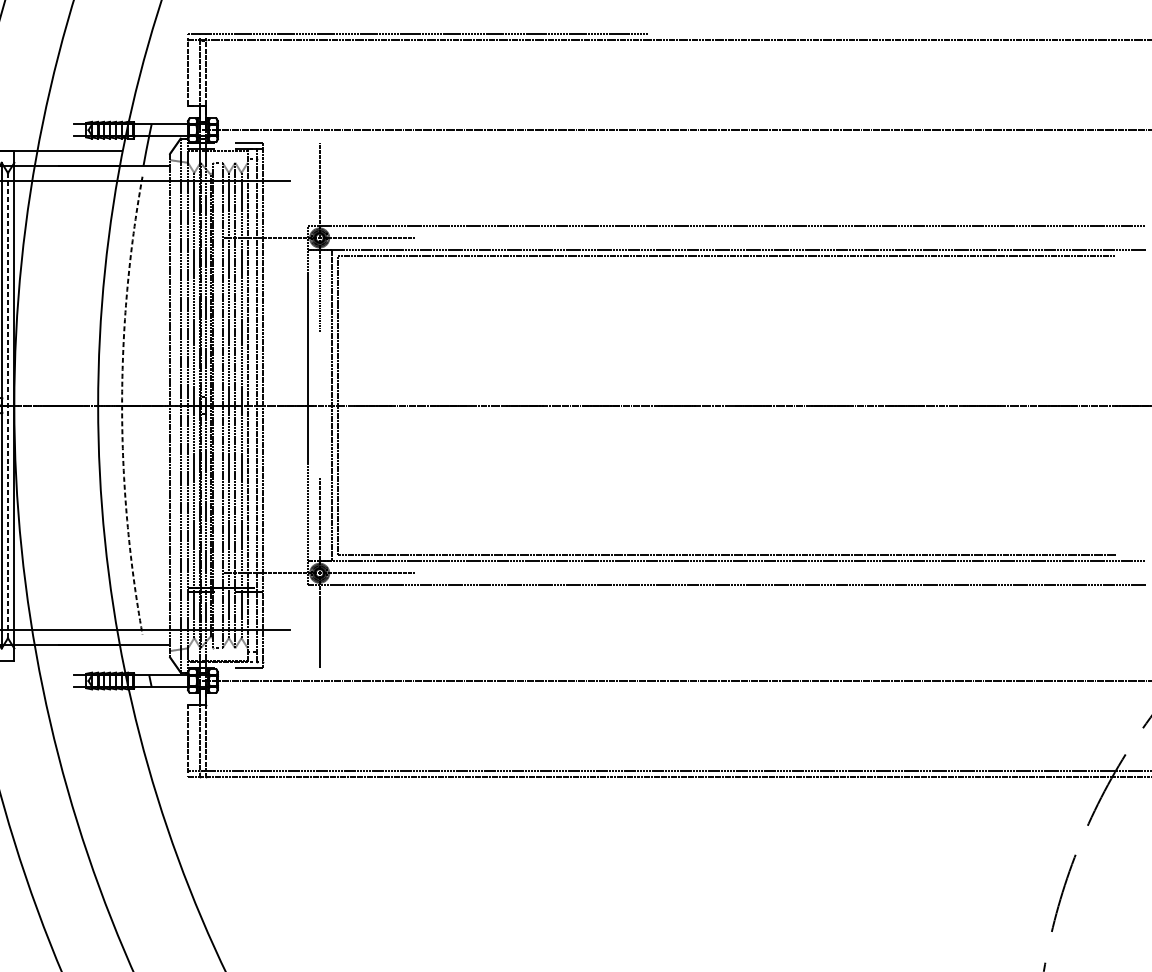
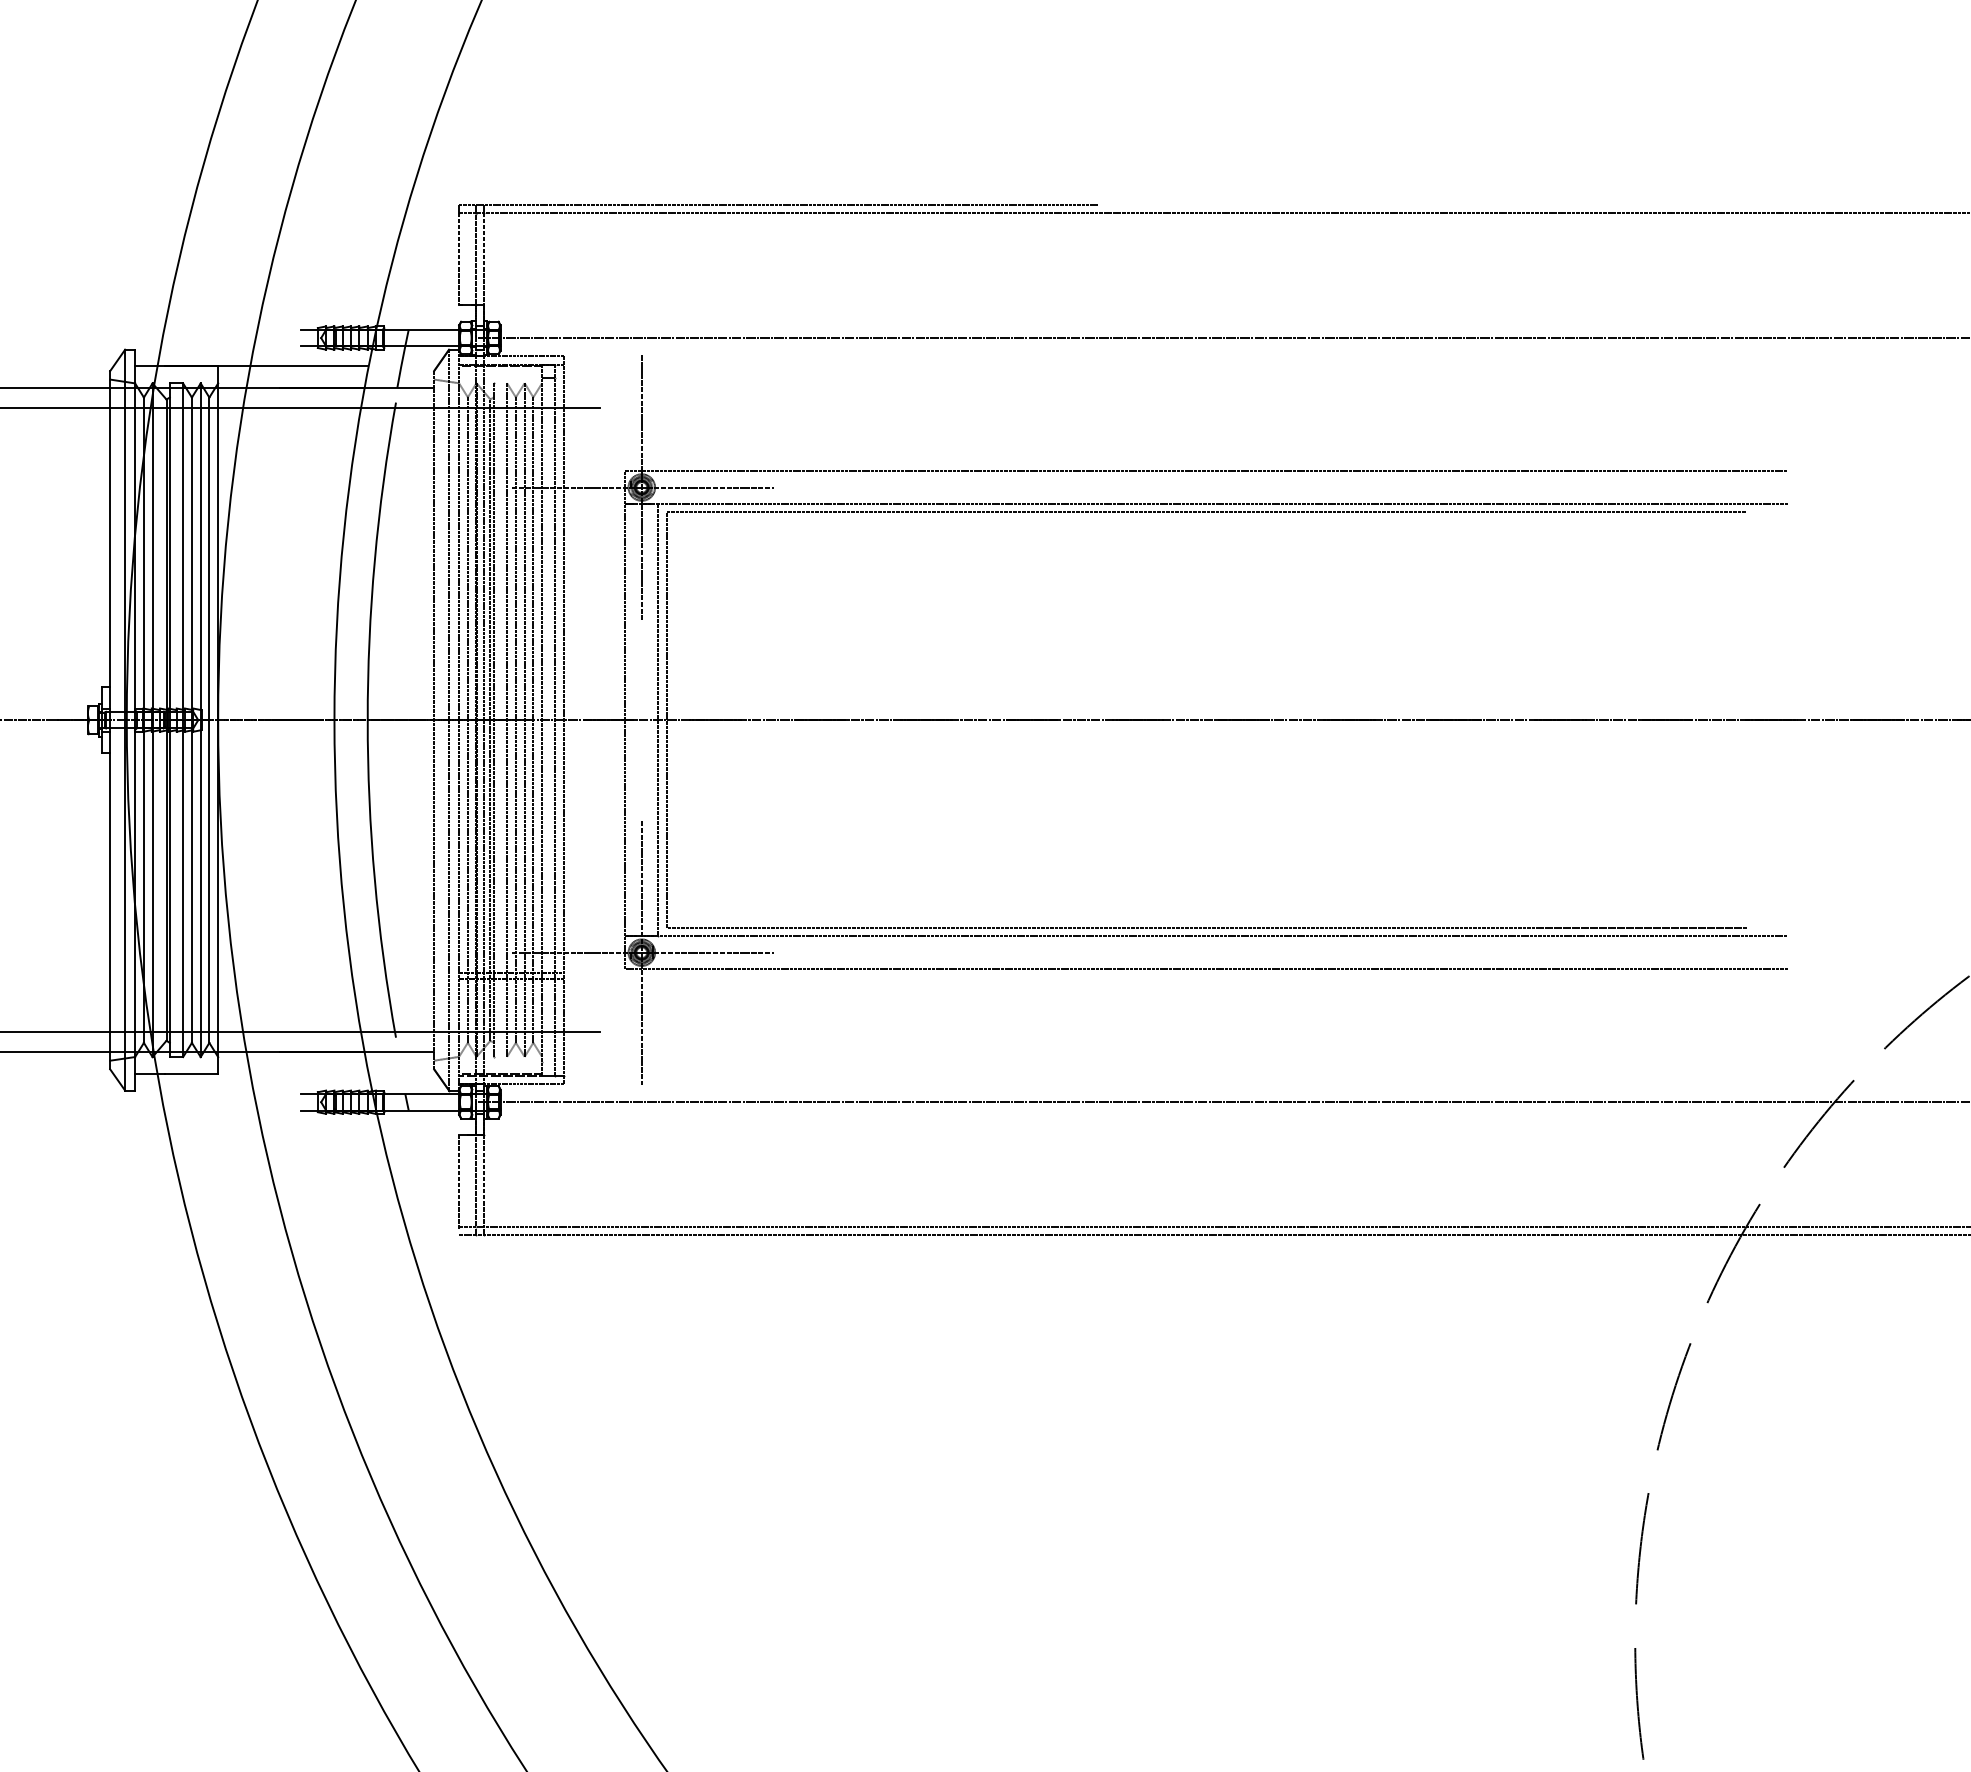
line: (8, 405) -> (209, 720), dashed -> solid
arc: (121, 405) -> (367, 720), dashed -> solid

